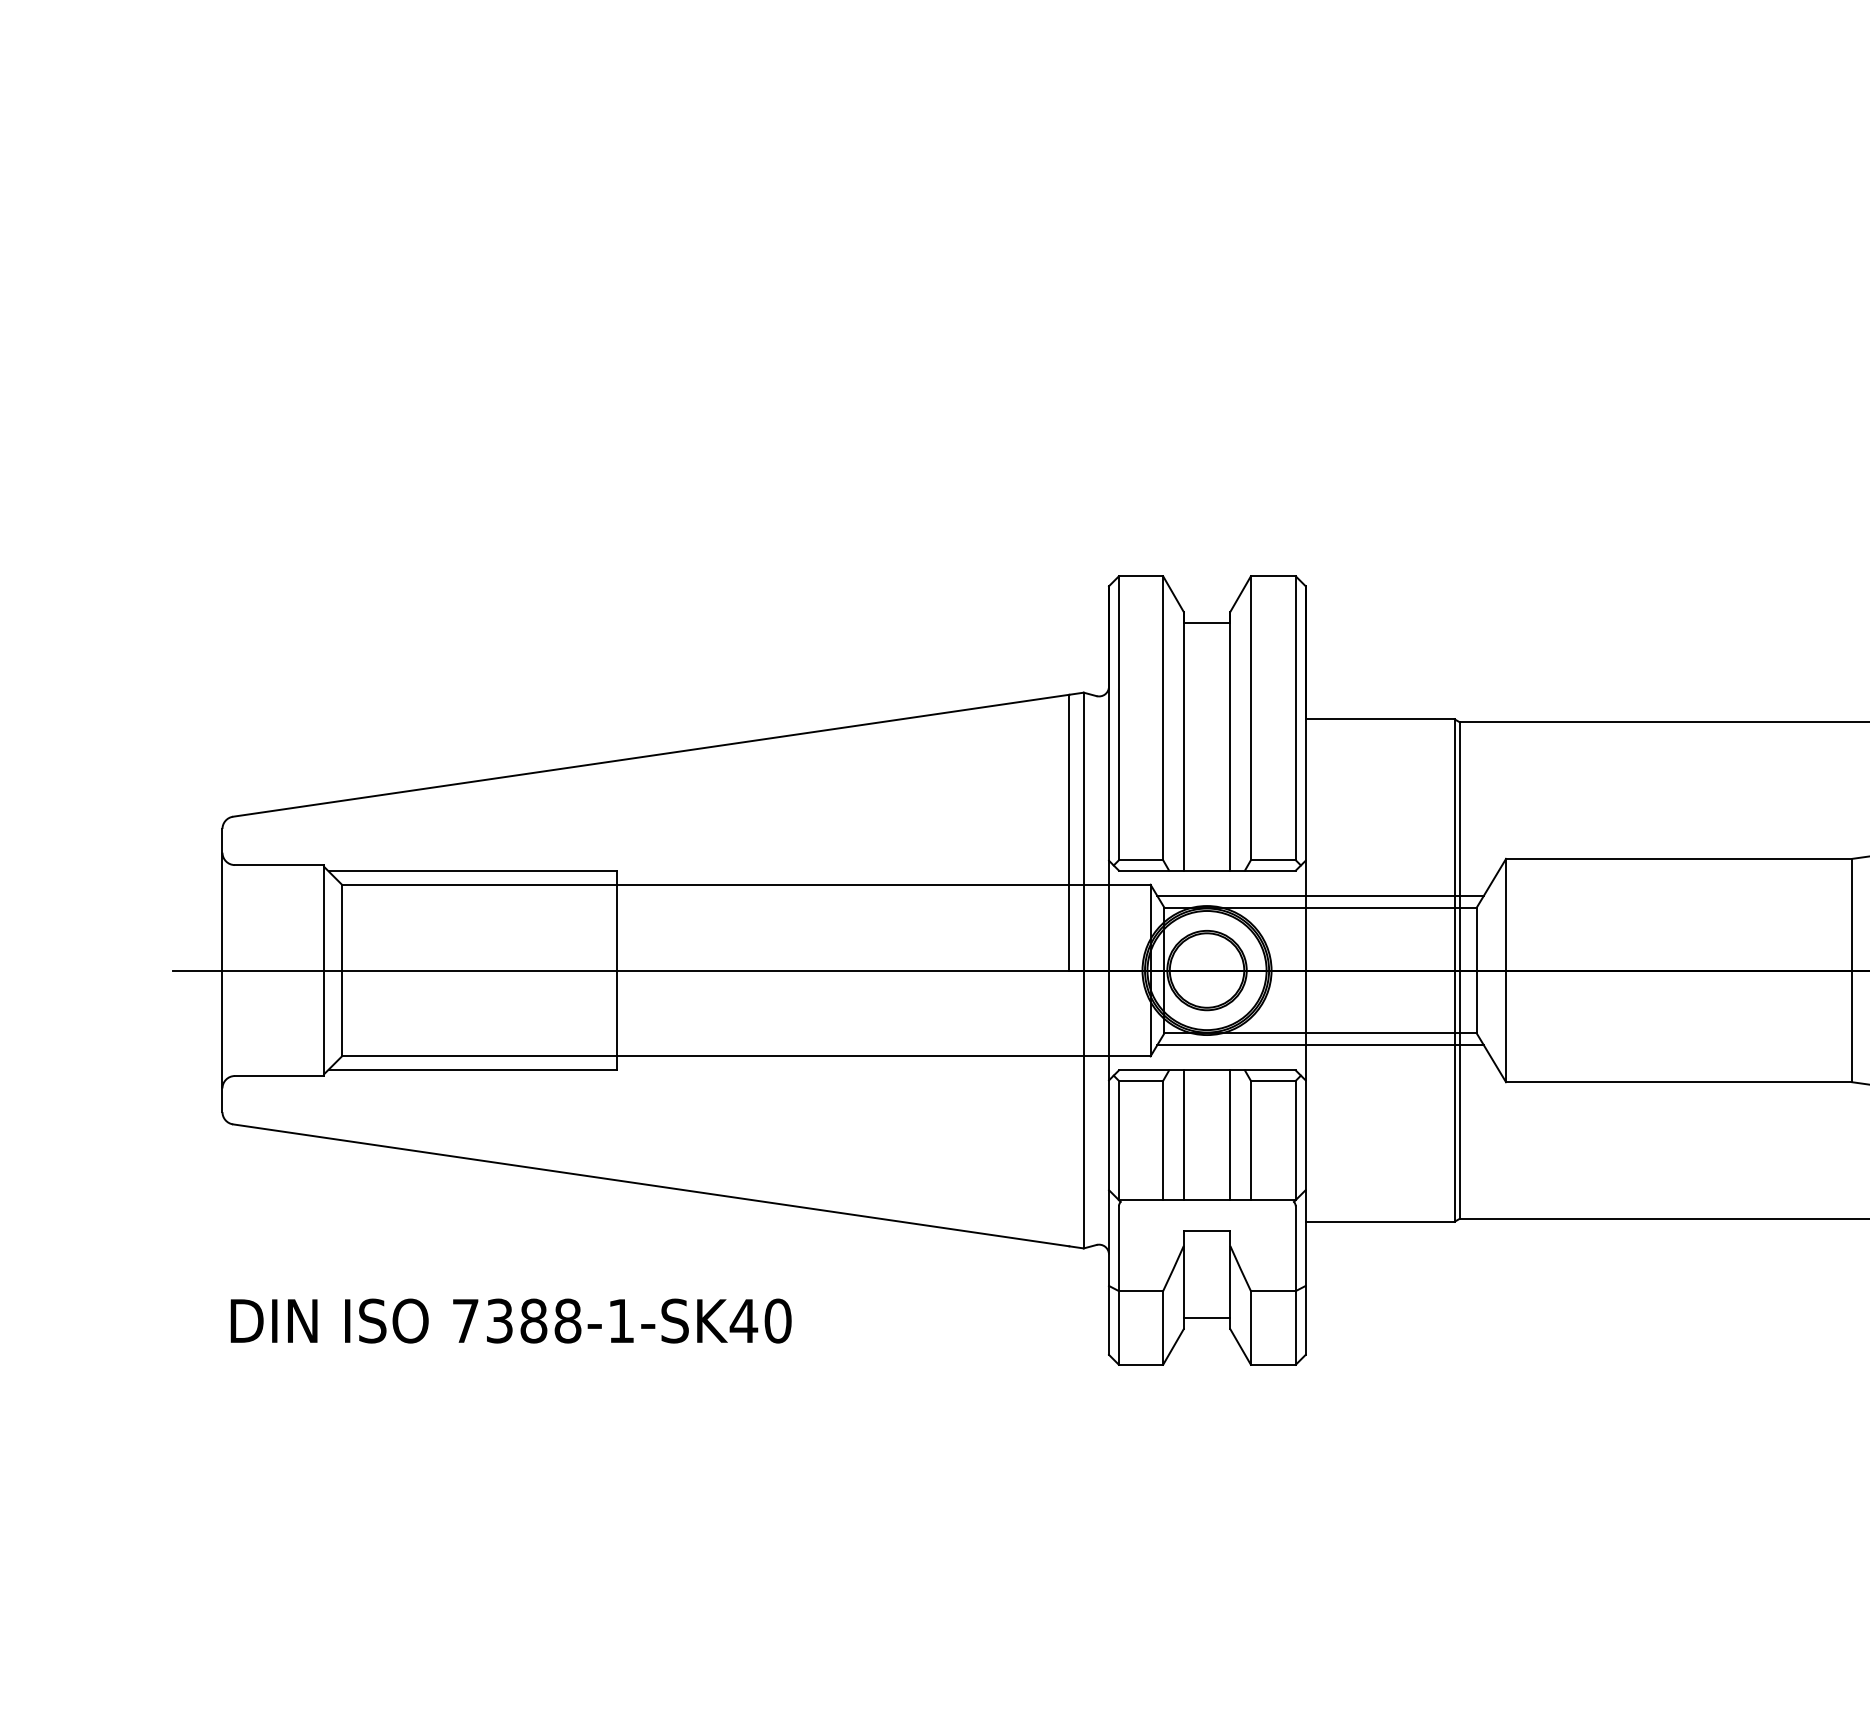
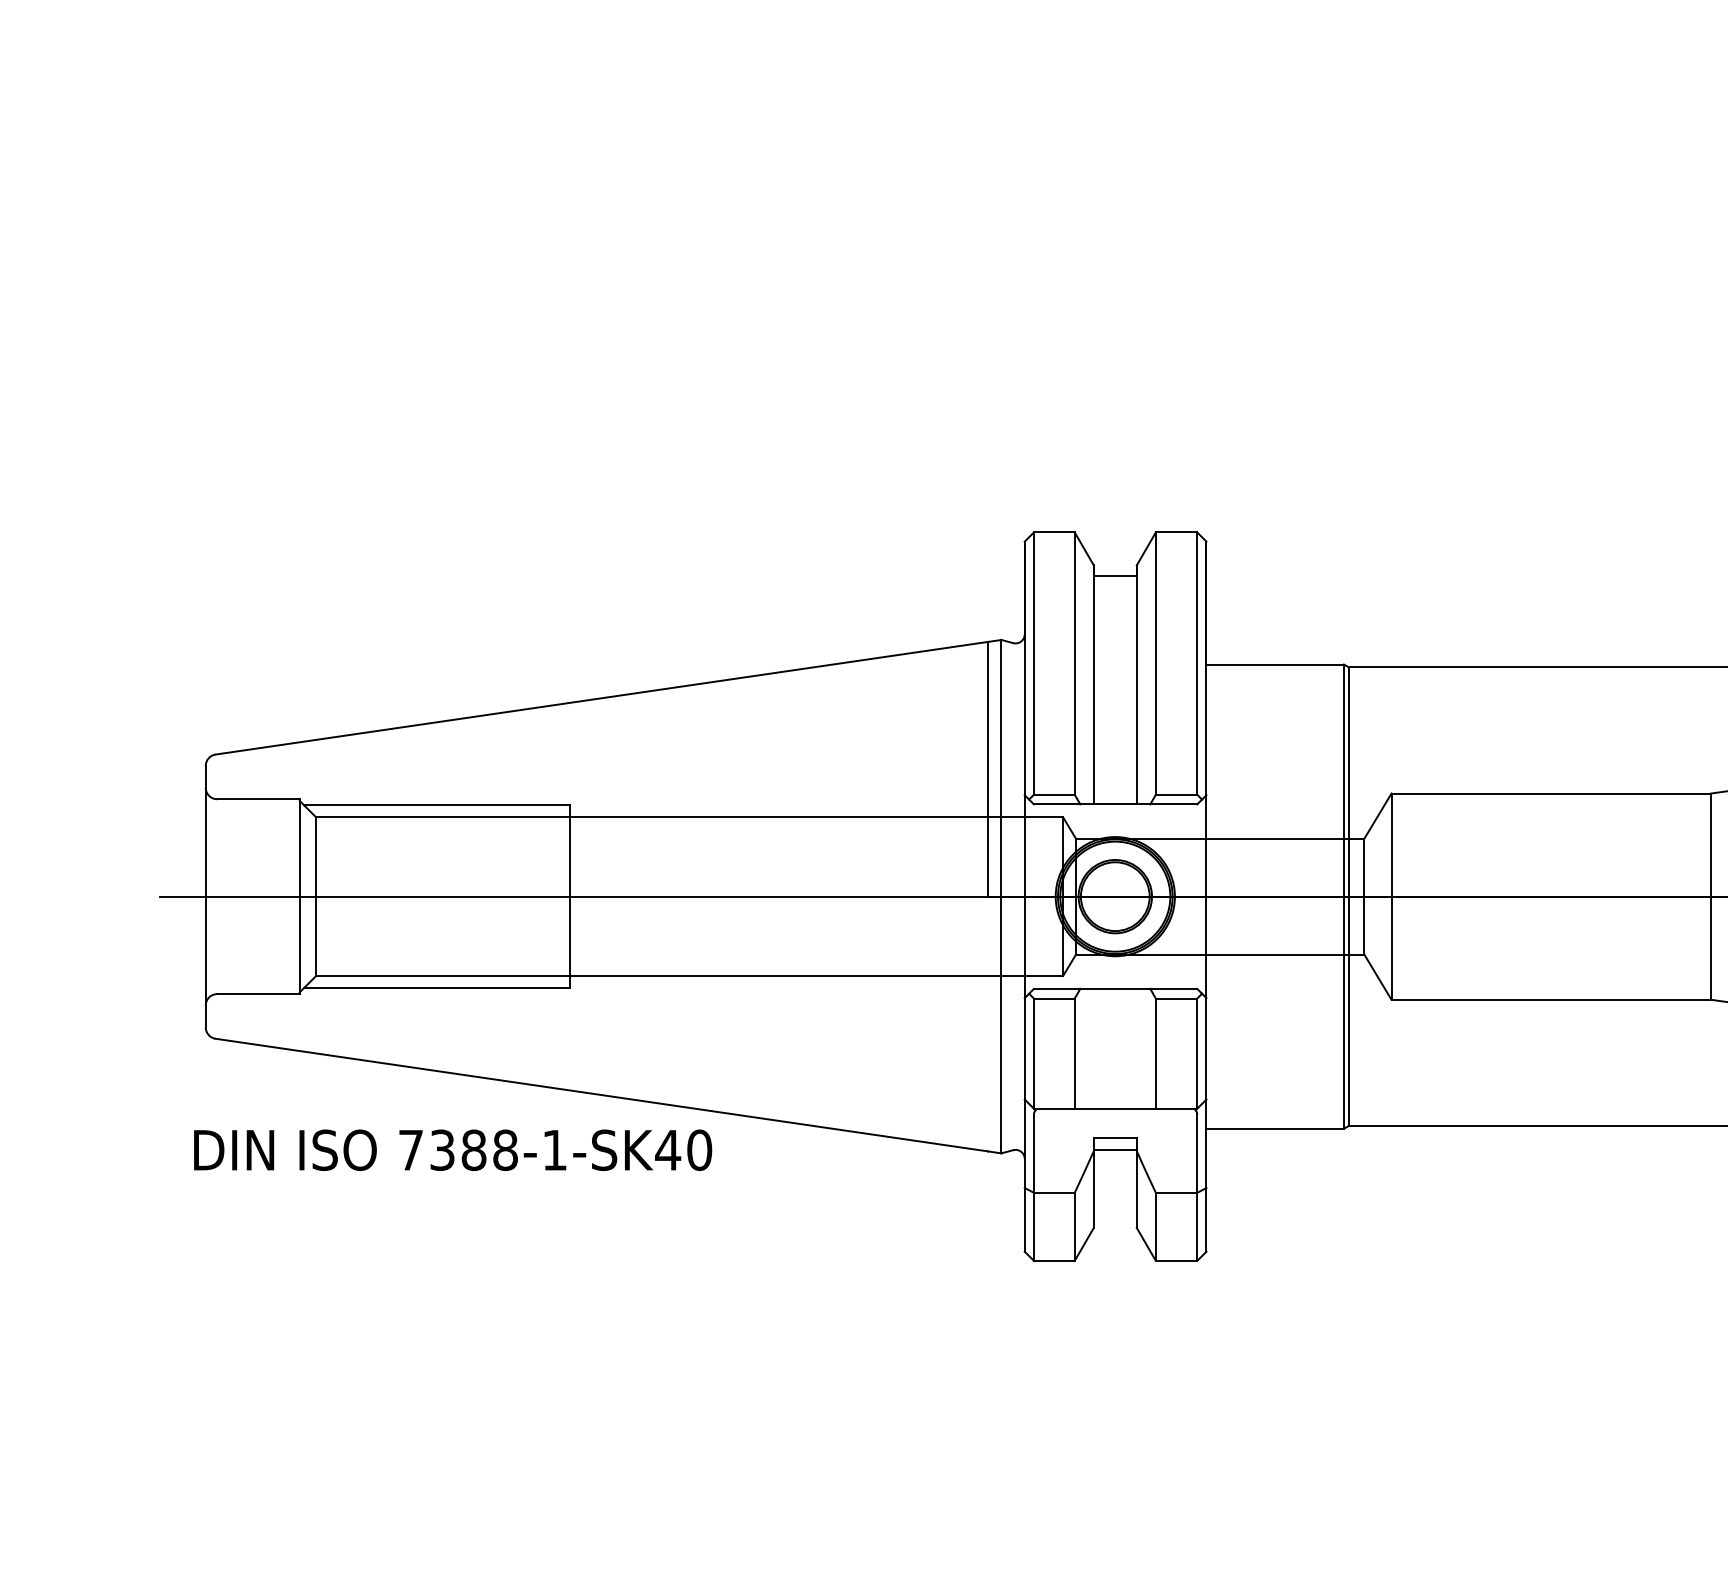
line: (1320, 896) -> (1220, 828), removed
line: (1320, 1045) -> (1220, 965), removed
line: (1183, 1135) -> (1093, 1049), removed
line: (1230, 1135) -> (1136, 1049), removed
line: (1206, 1317) -> (1114, 1149), moved
text: (510, 1320) -> (452, 1149), moved

